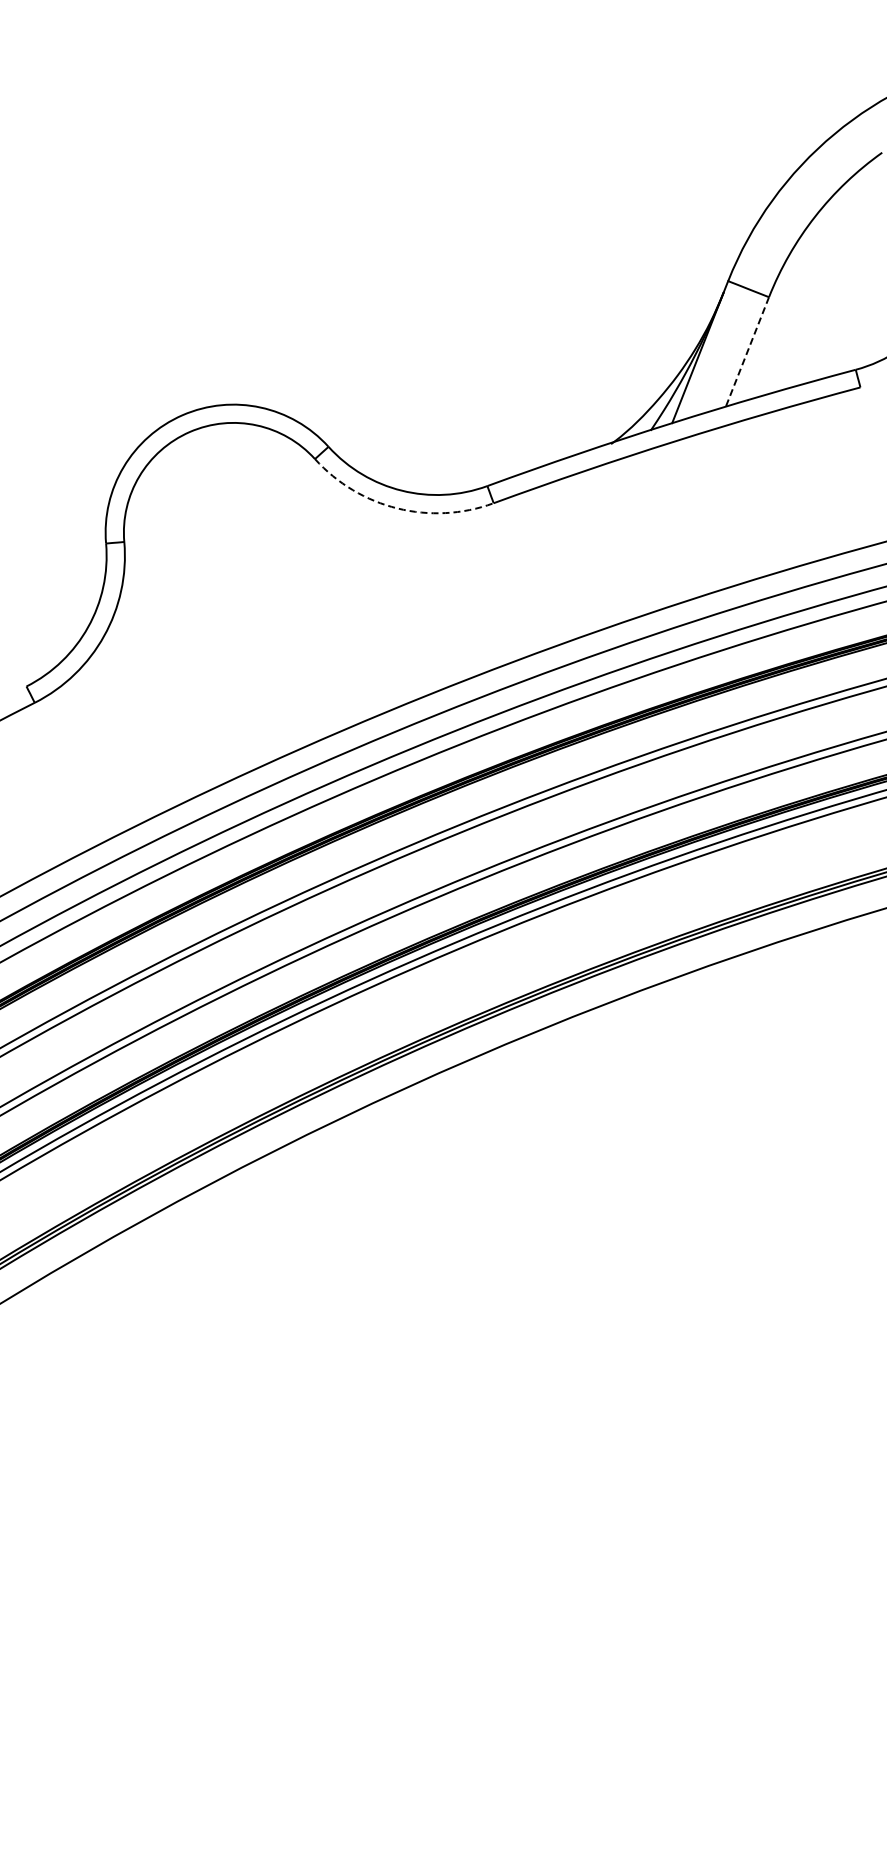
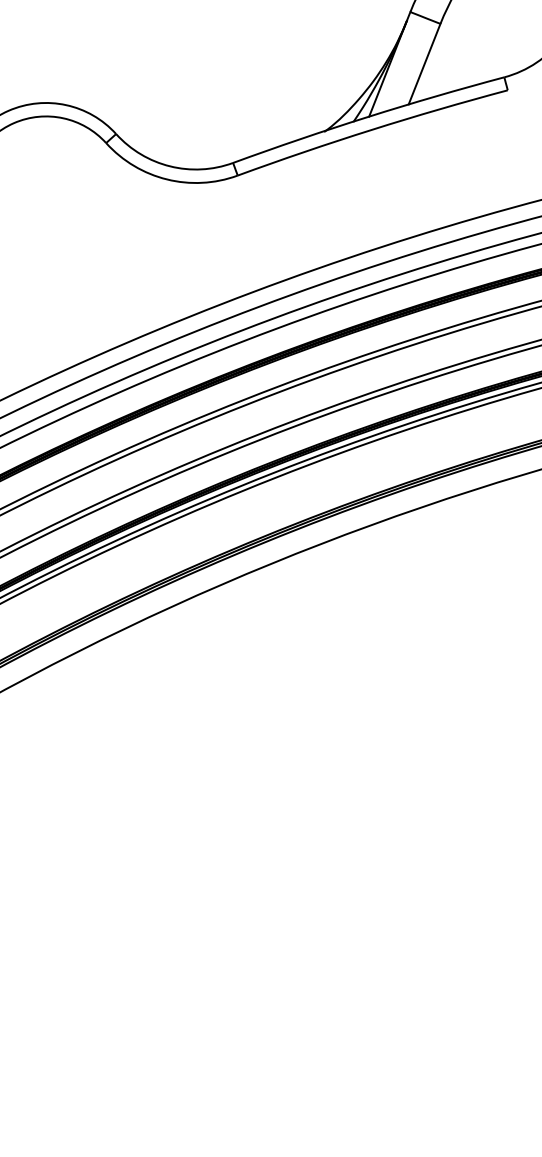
line: (747, 351) -> (424, 63), dashed -> solid
arc: (397, 508) -> (166, 179), dashed -> solid

